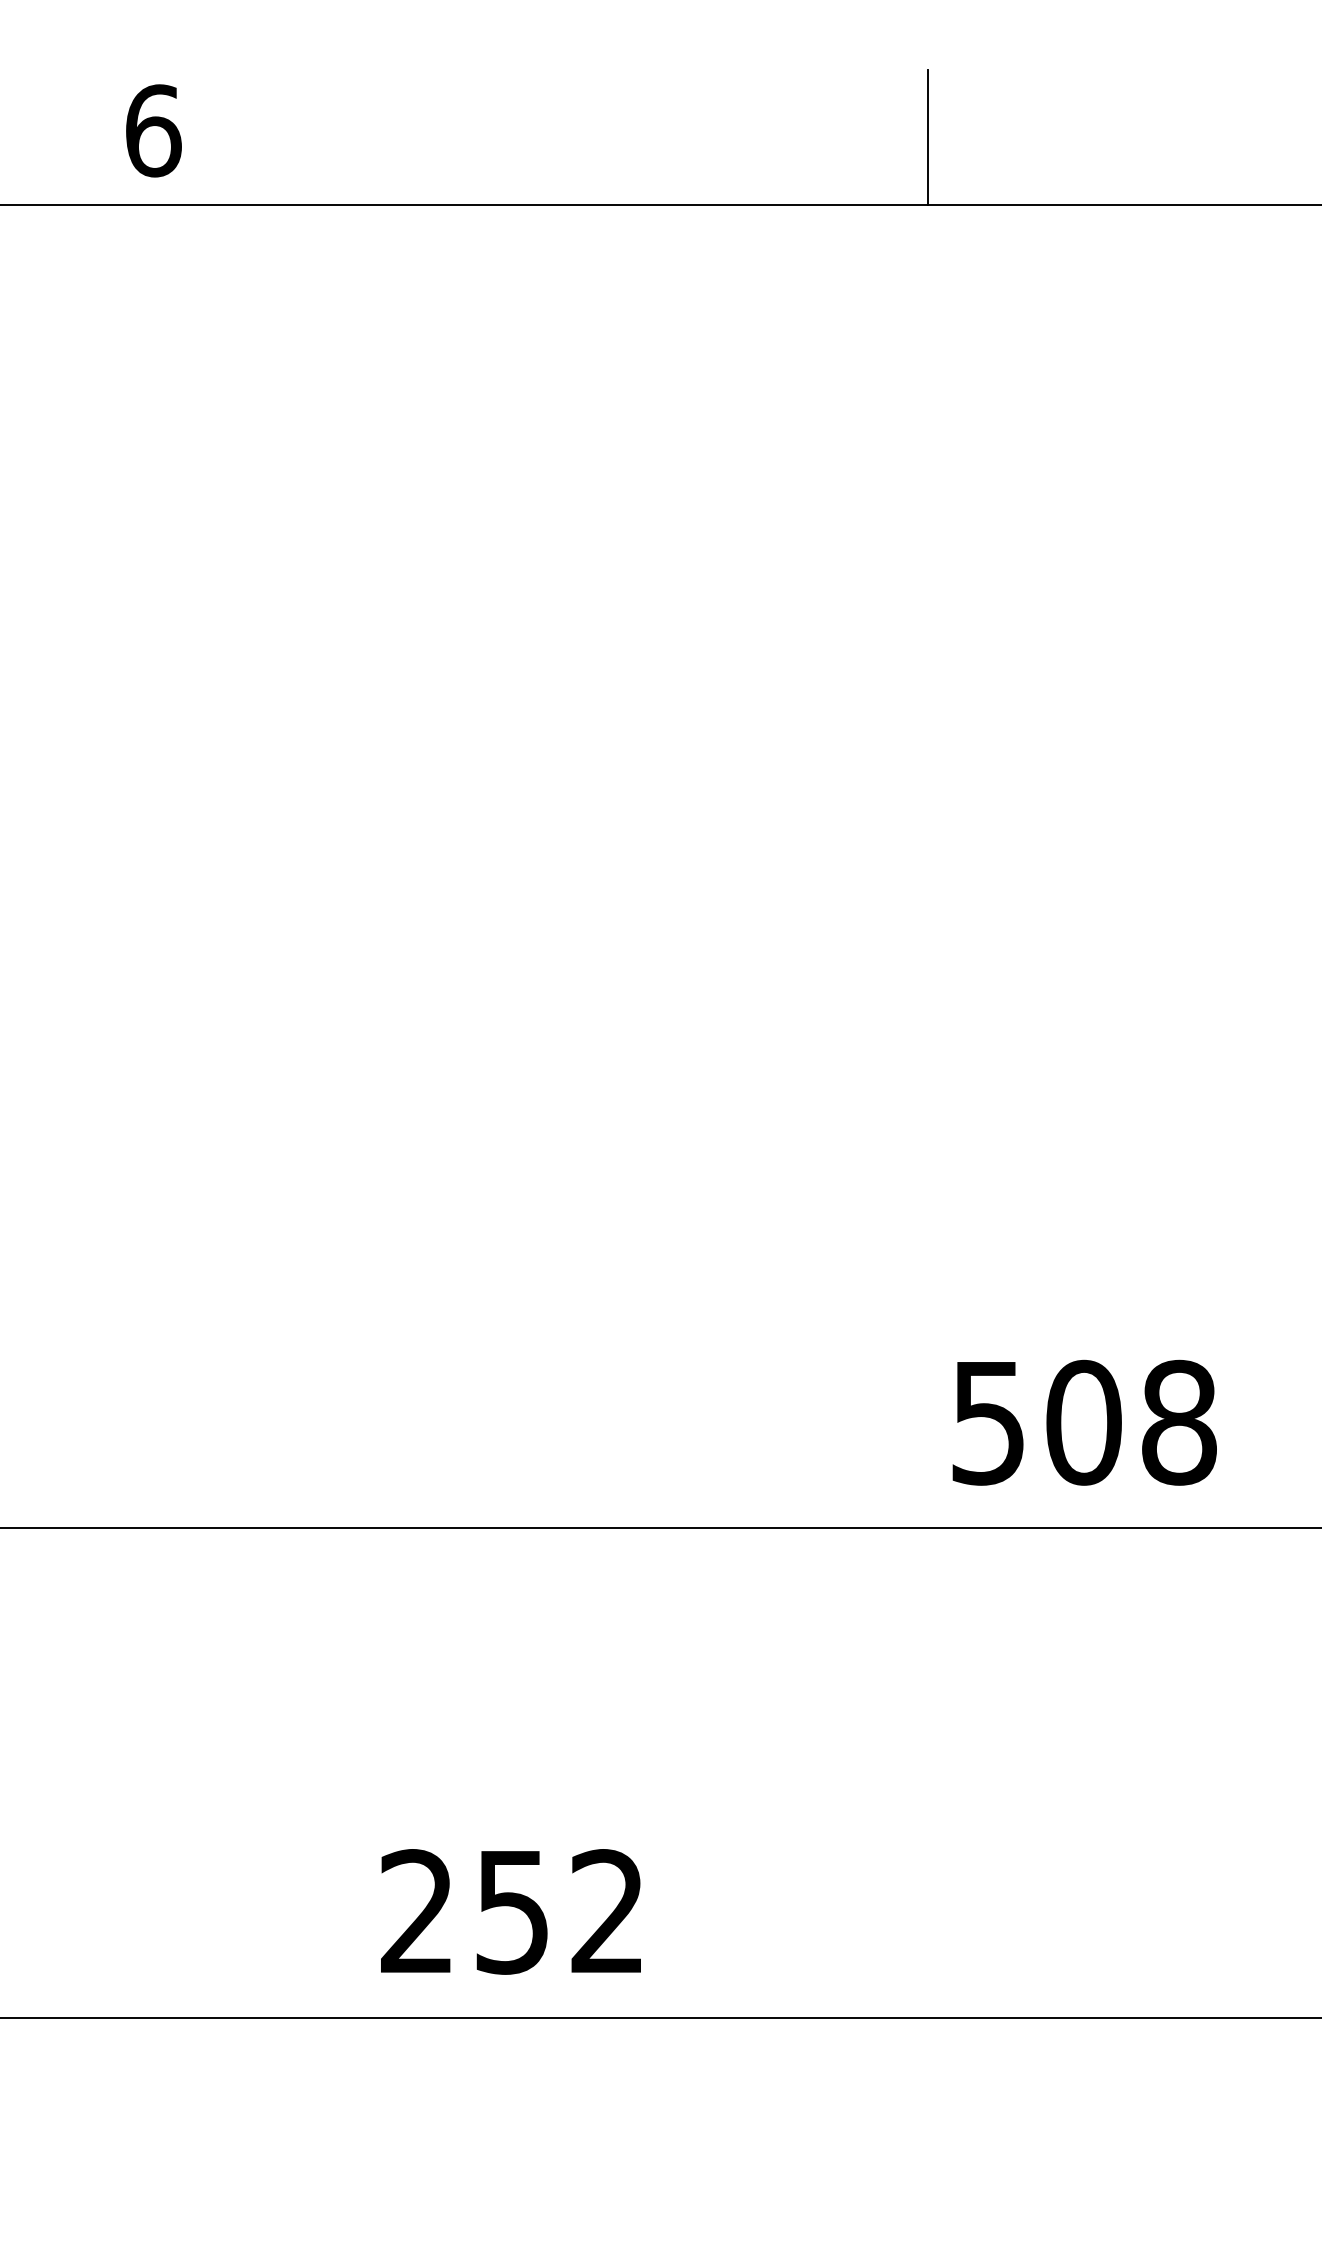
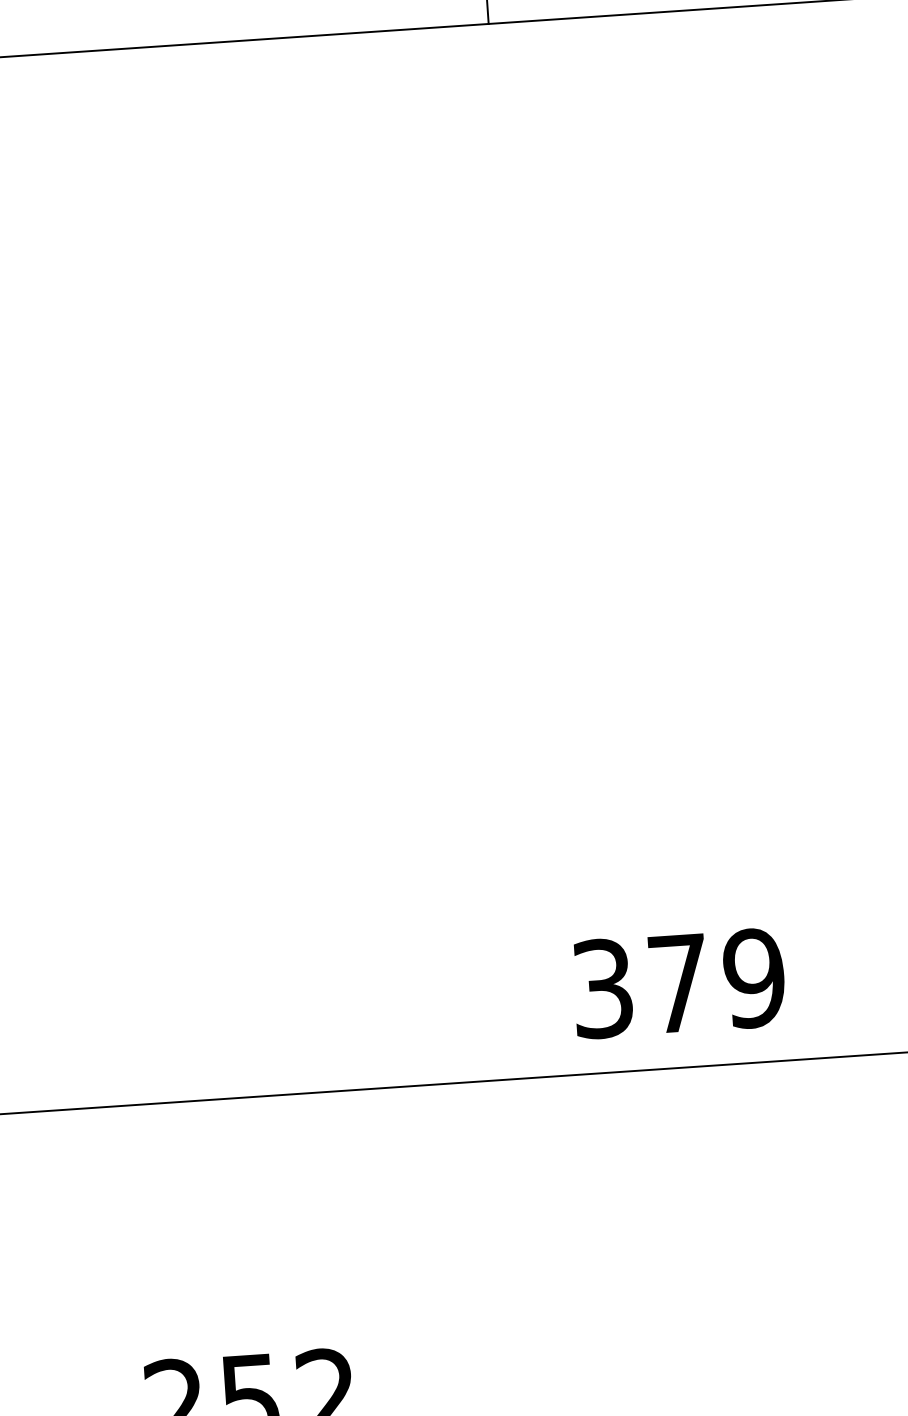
text: (1084, 1422) -> (679, 983), 508 -> 379

